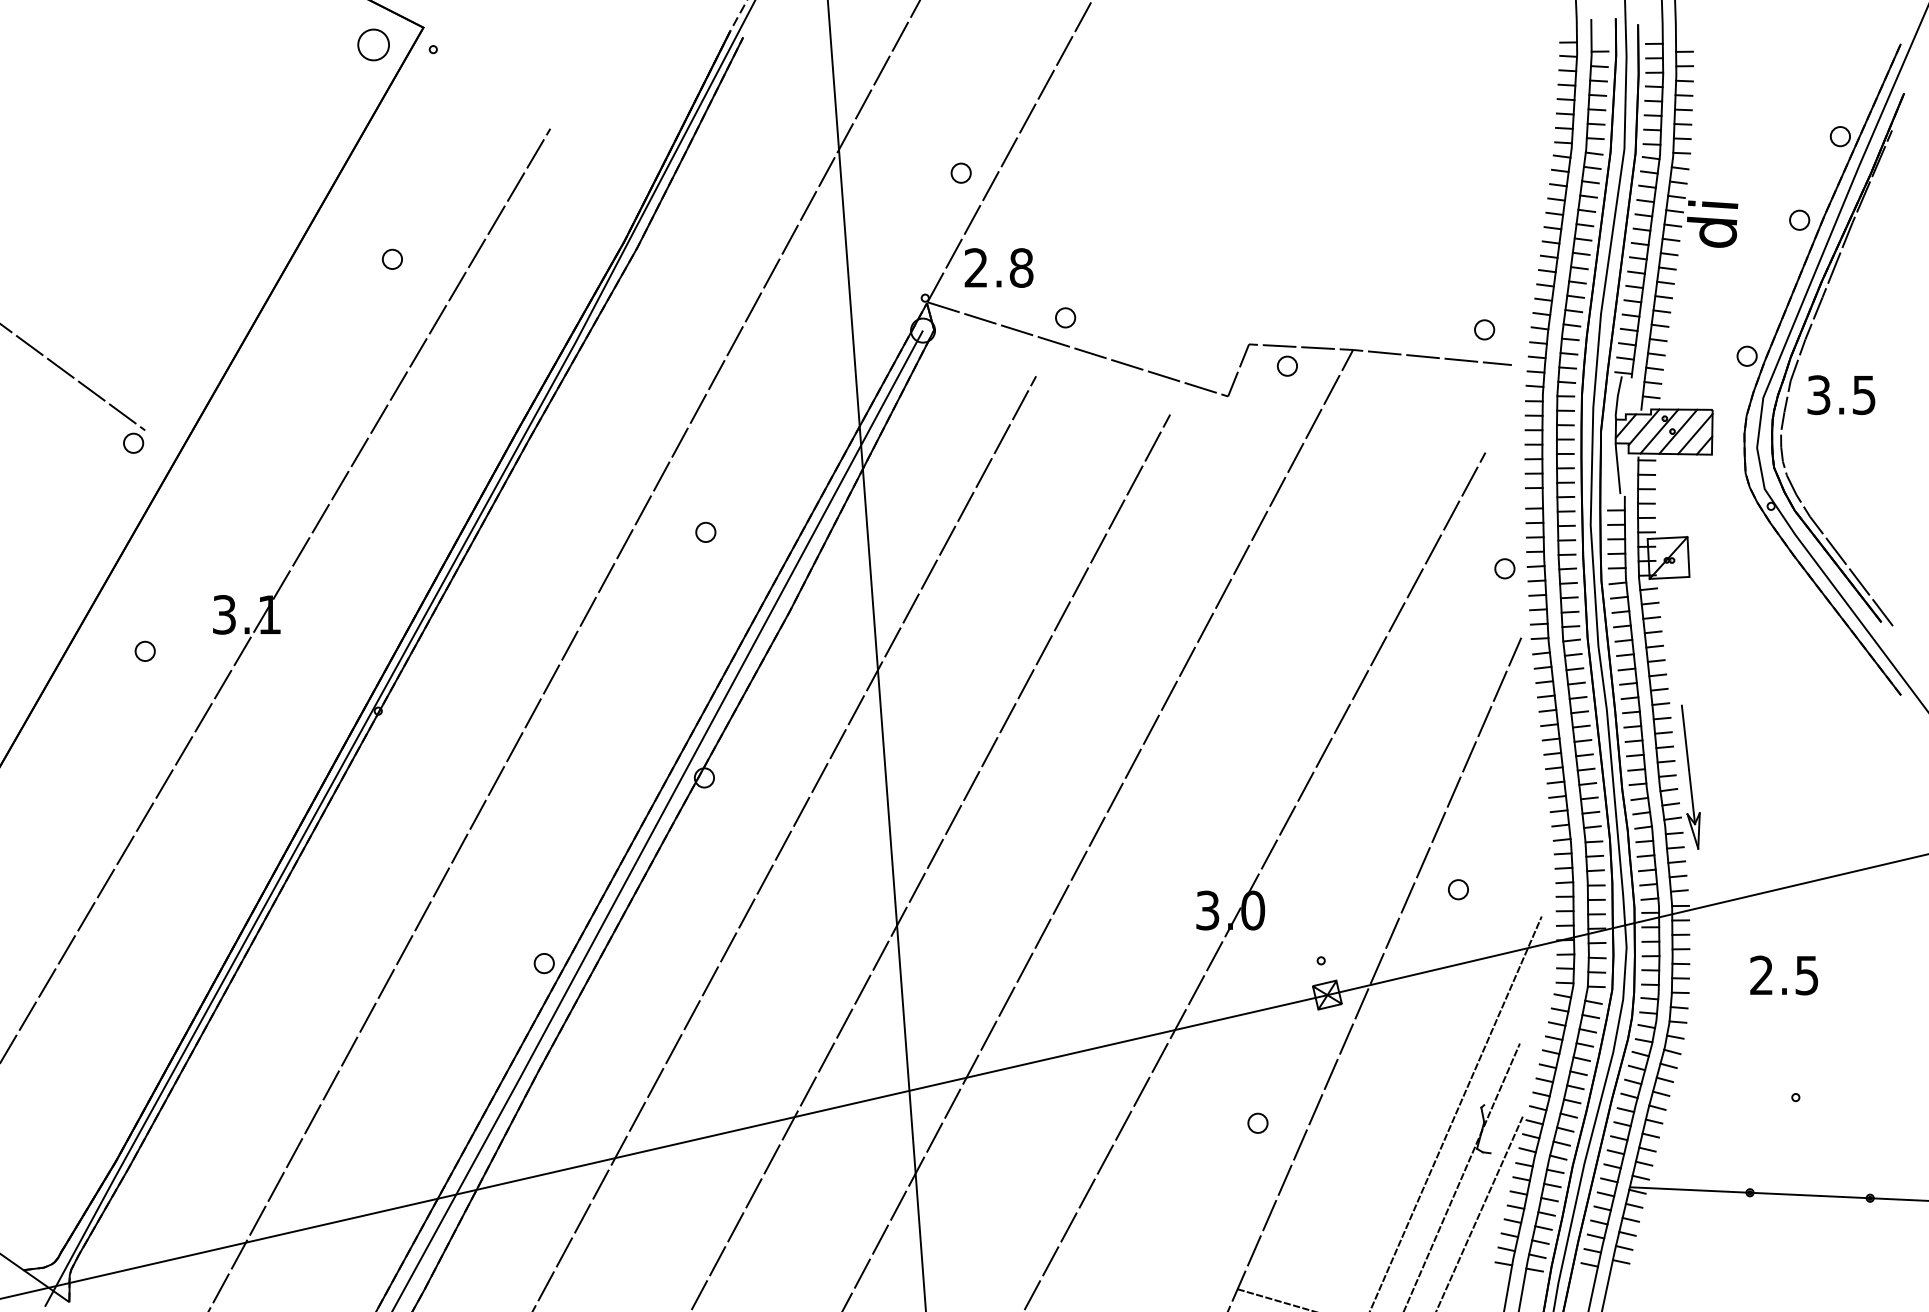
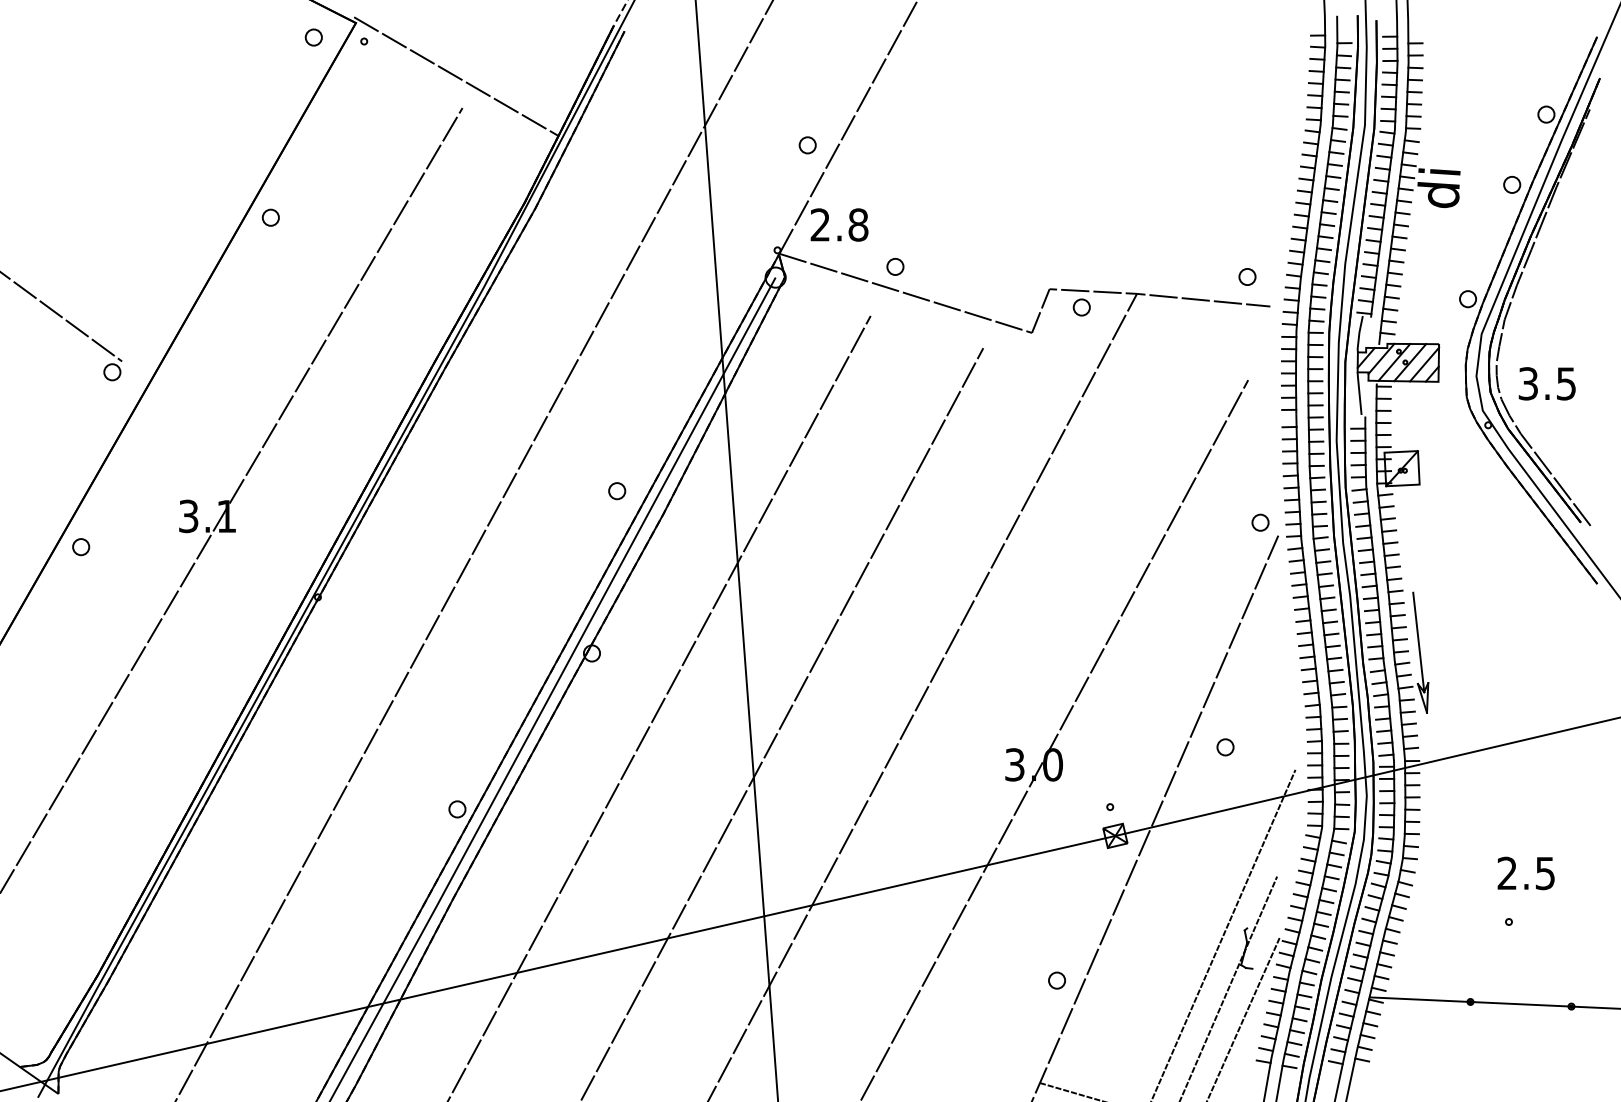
part: (372, 44) -> (313, 37), size x0.62
line: (543, 91) -> (456, 76), added
part: (392, 259) -> (270, 217), moved
text: (1840, 394) -> (1546, 383), moved
part: (706, 532) -> (617, 491), moved
part: (1504, 568) -> (1260, 522), moved
part: (145, 651) -> (81, 547), moved
text: (1783, 975) -> (1525, 873), moved
part: (1257, 1123) -> (1056, 980), moved

